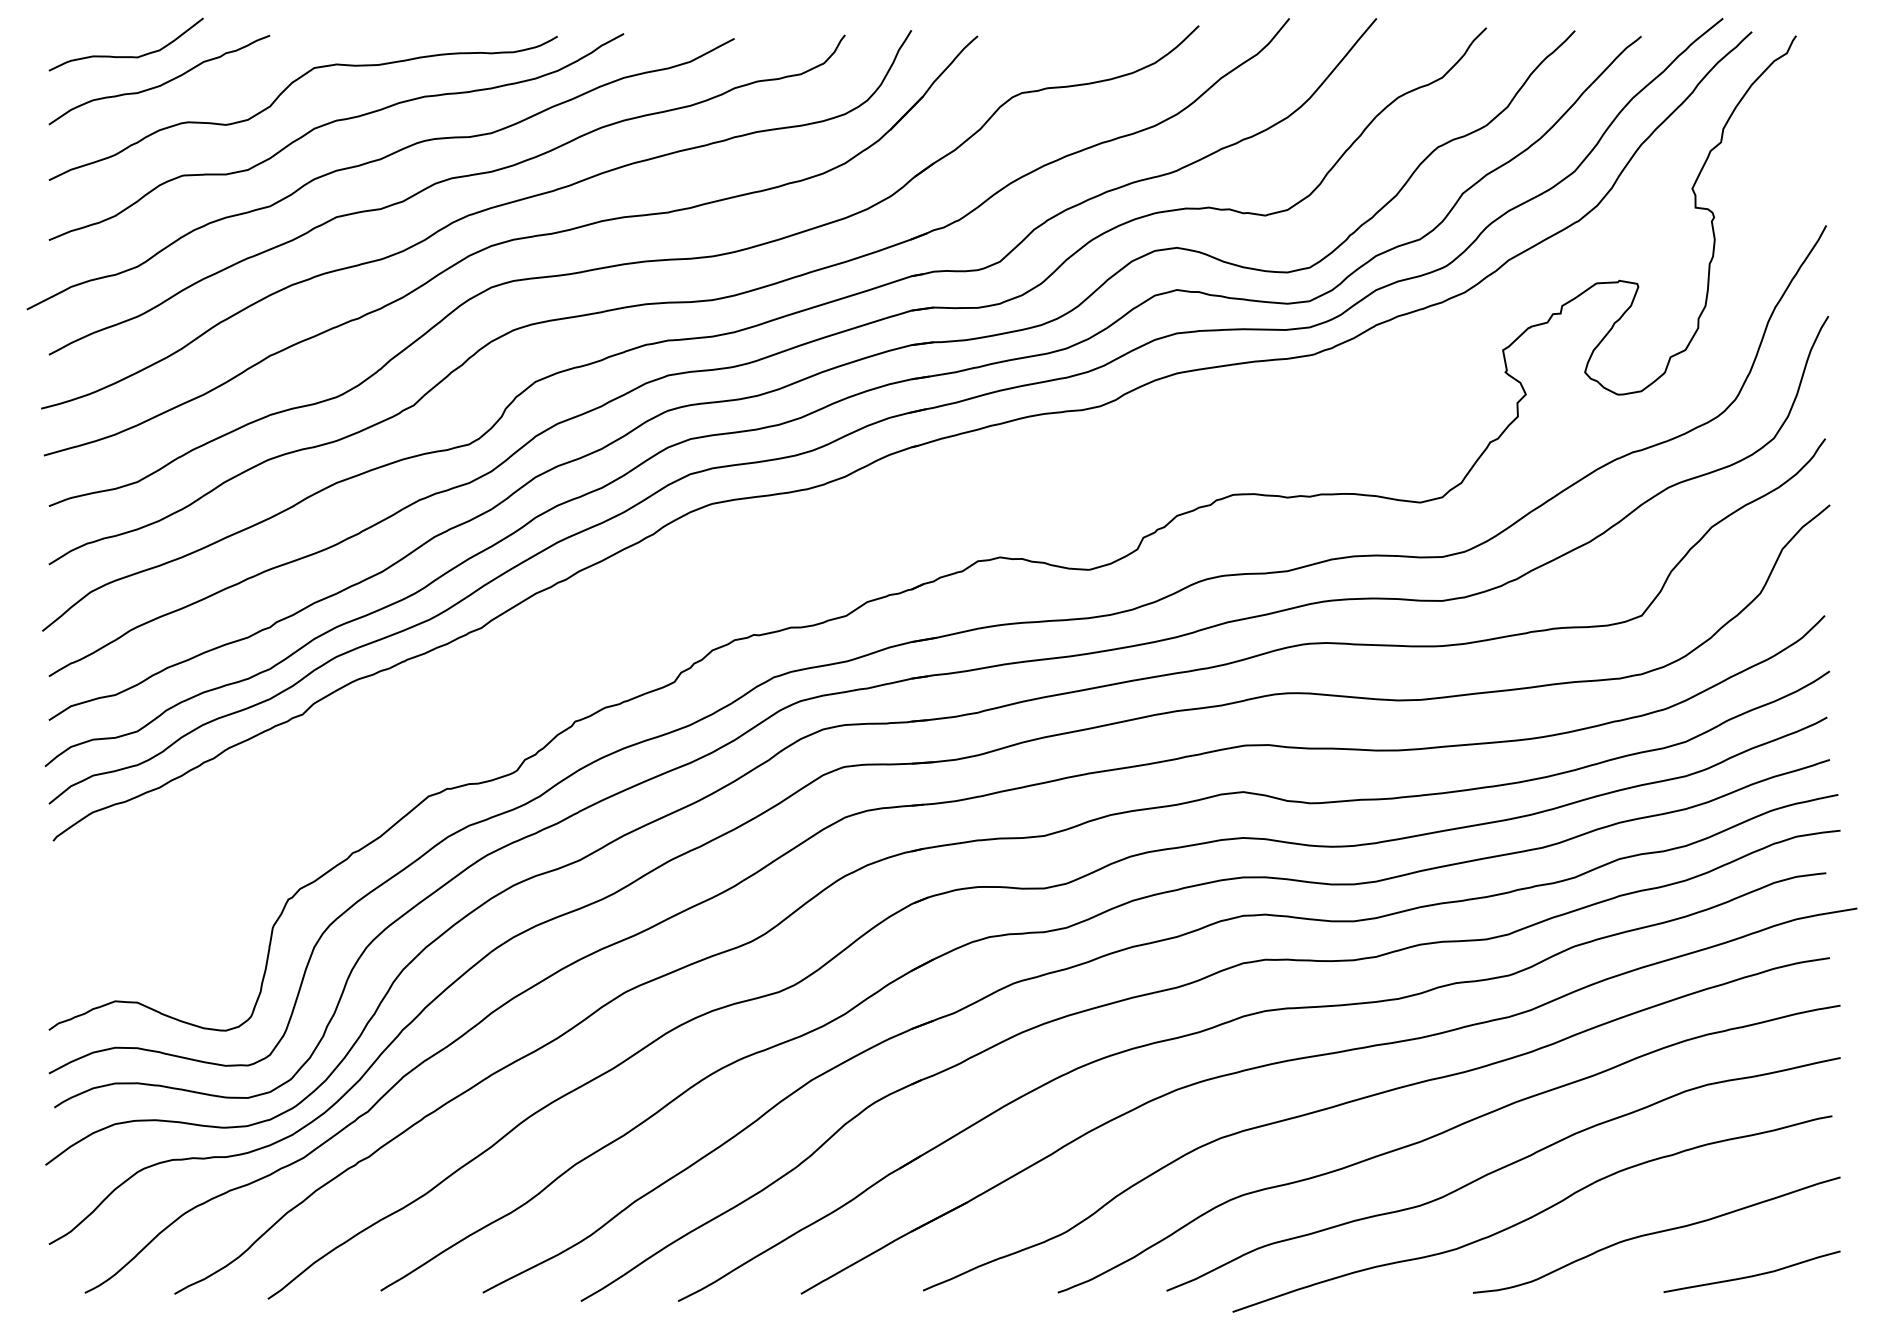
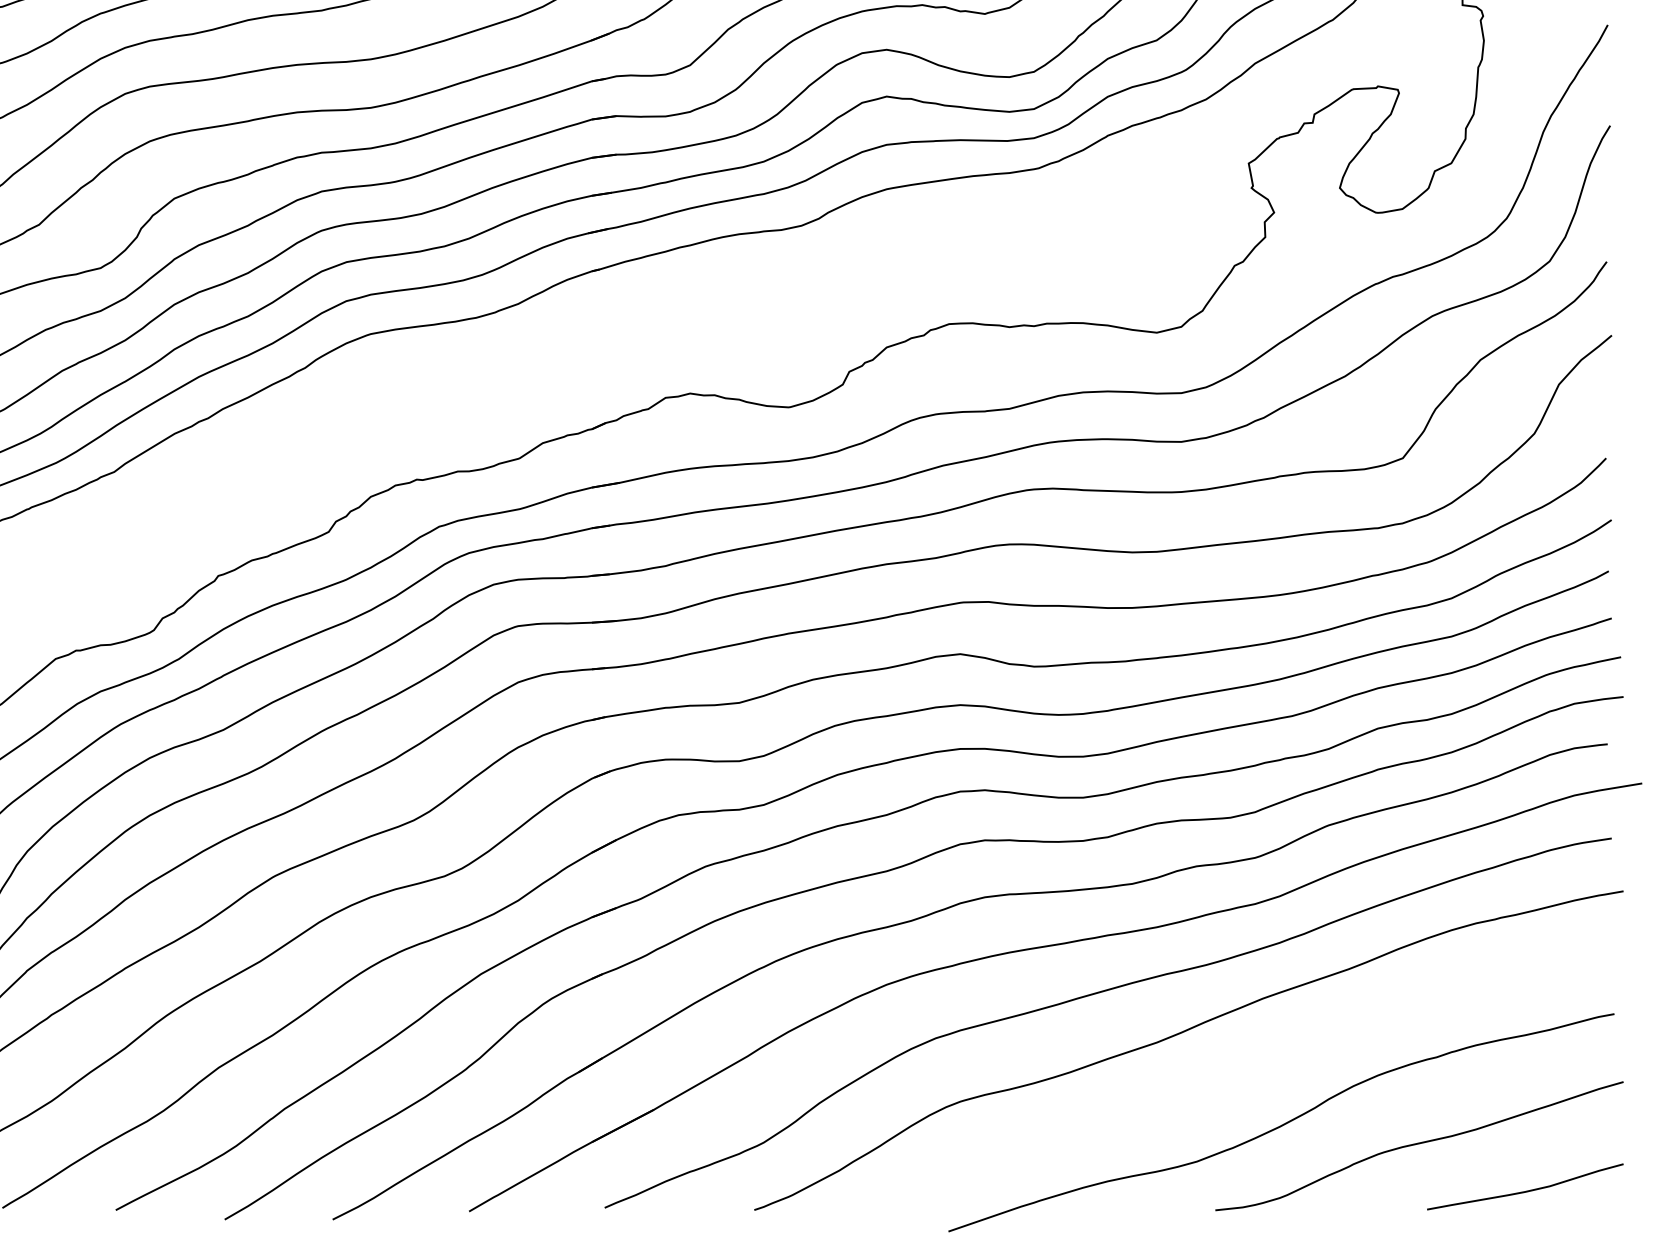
curve: (1501, 1169) -> (1247, 1073), removed

